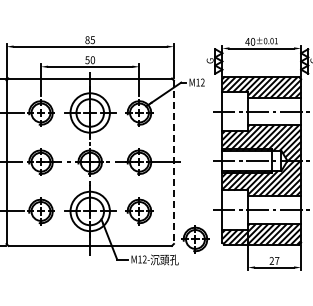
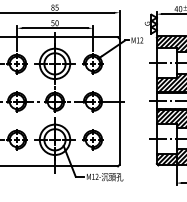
line: (173, 162) -> (119, 102), dashed -> solid
part: (195, 239) -> (136, 161), removed

